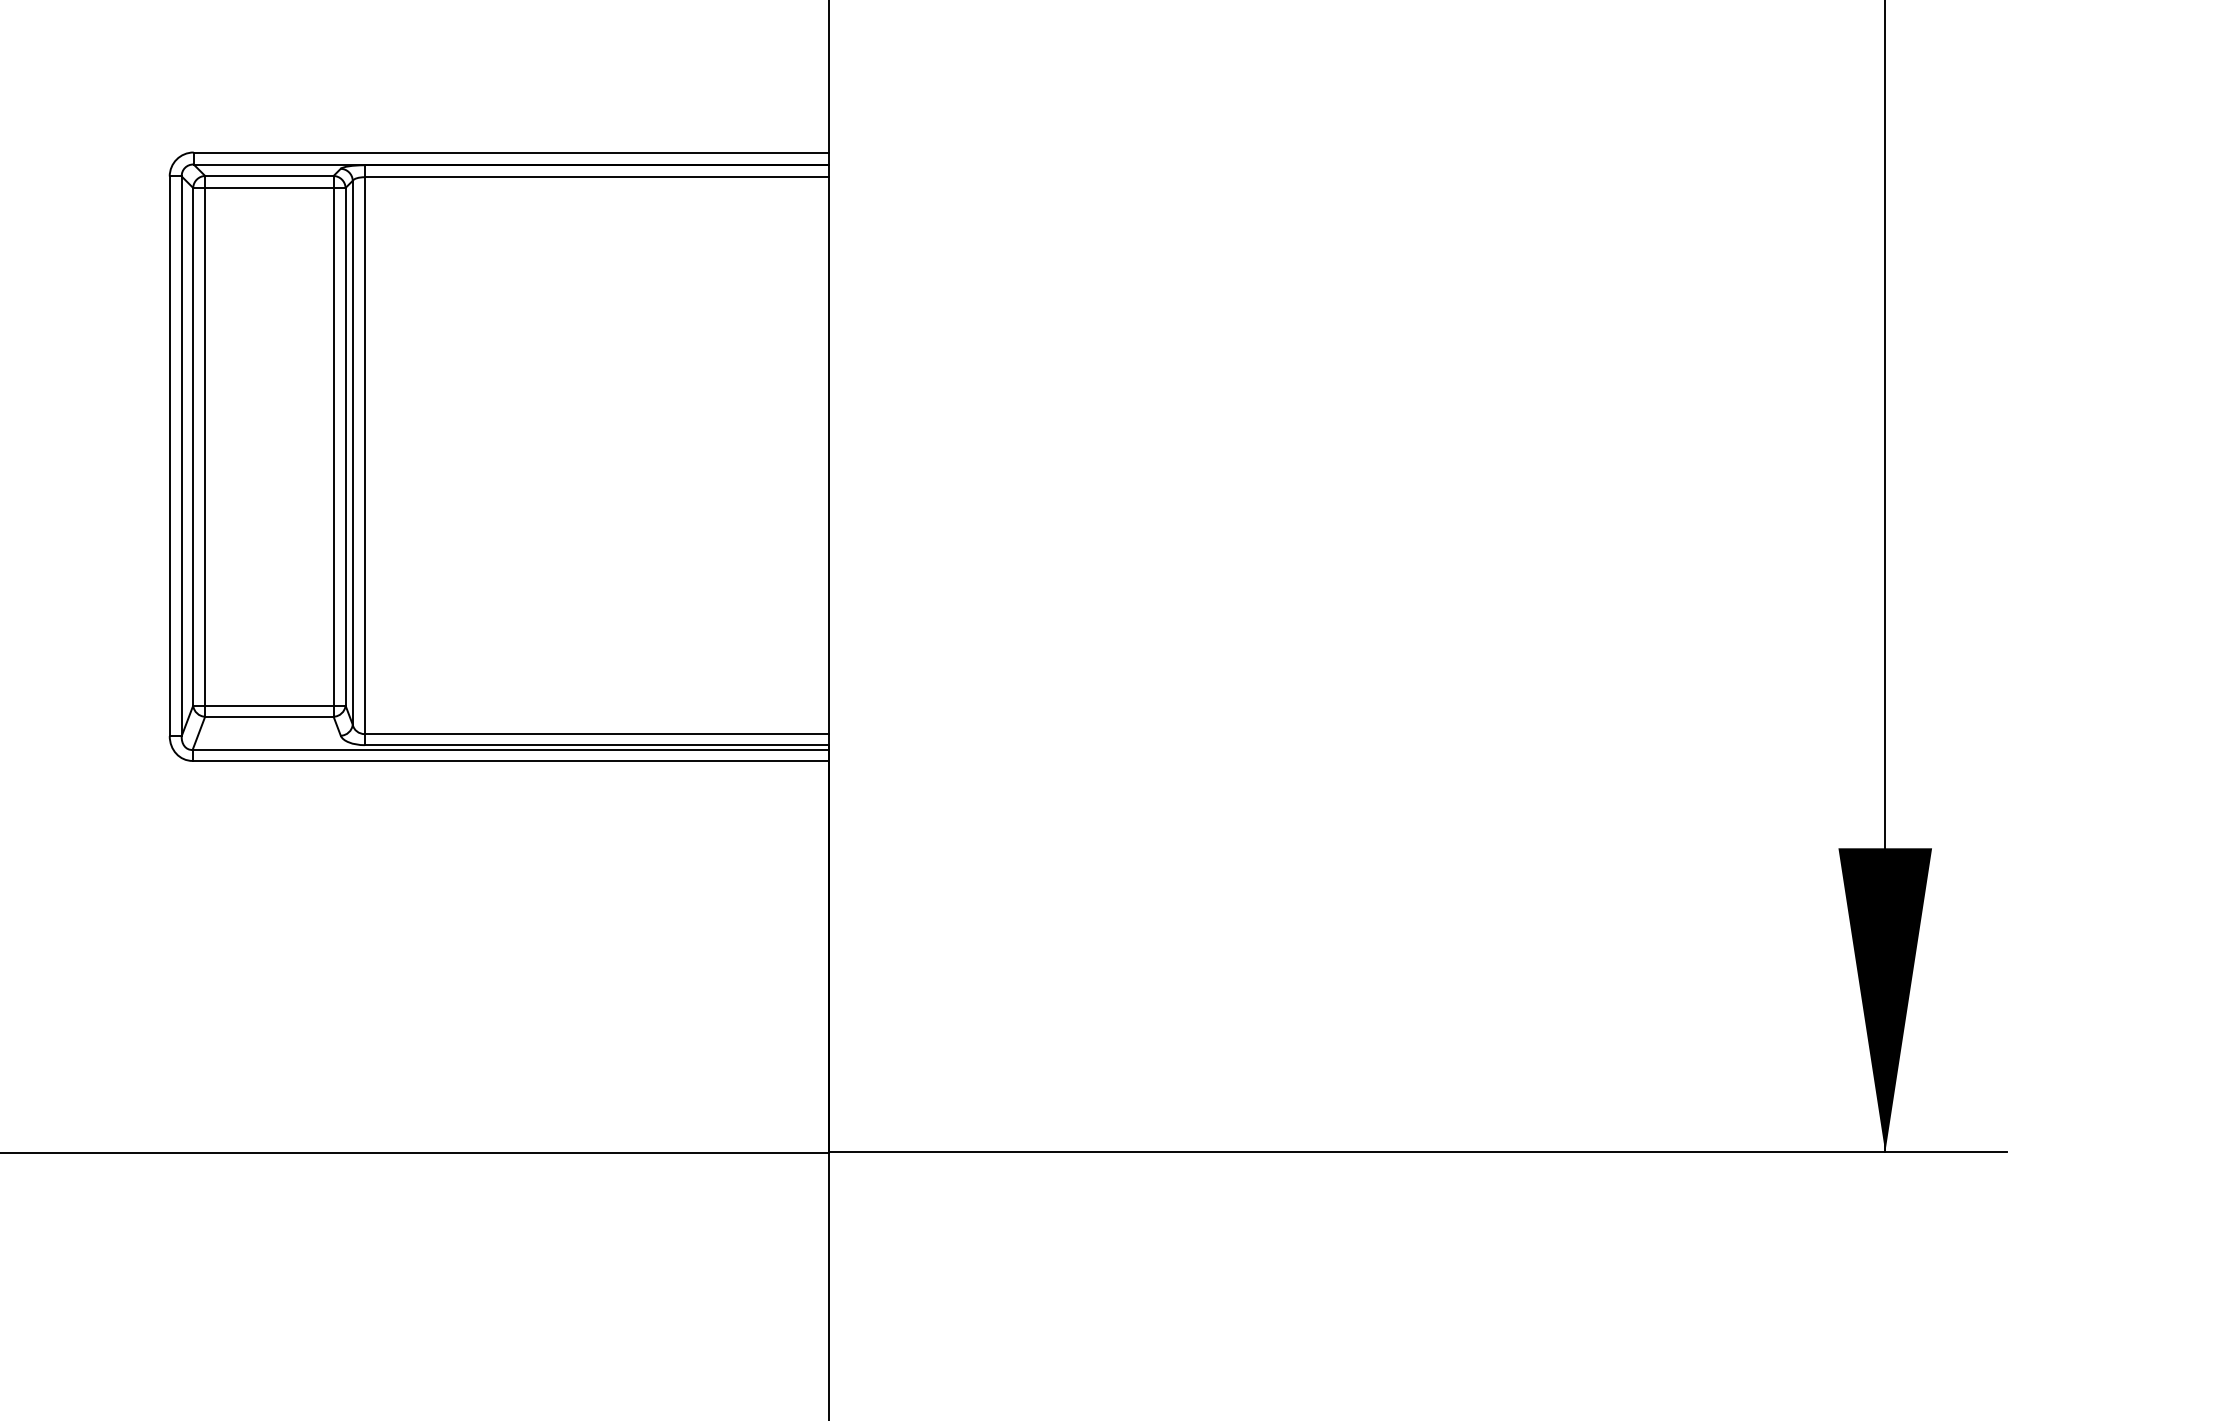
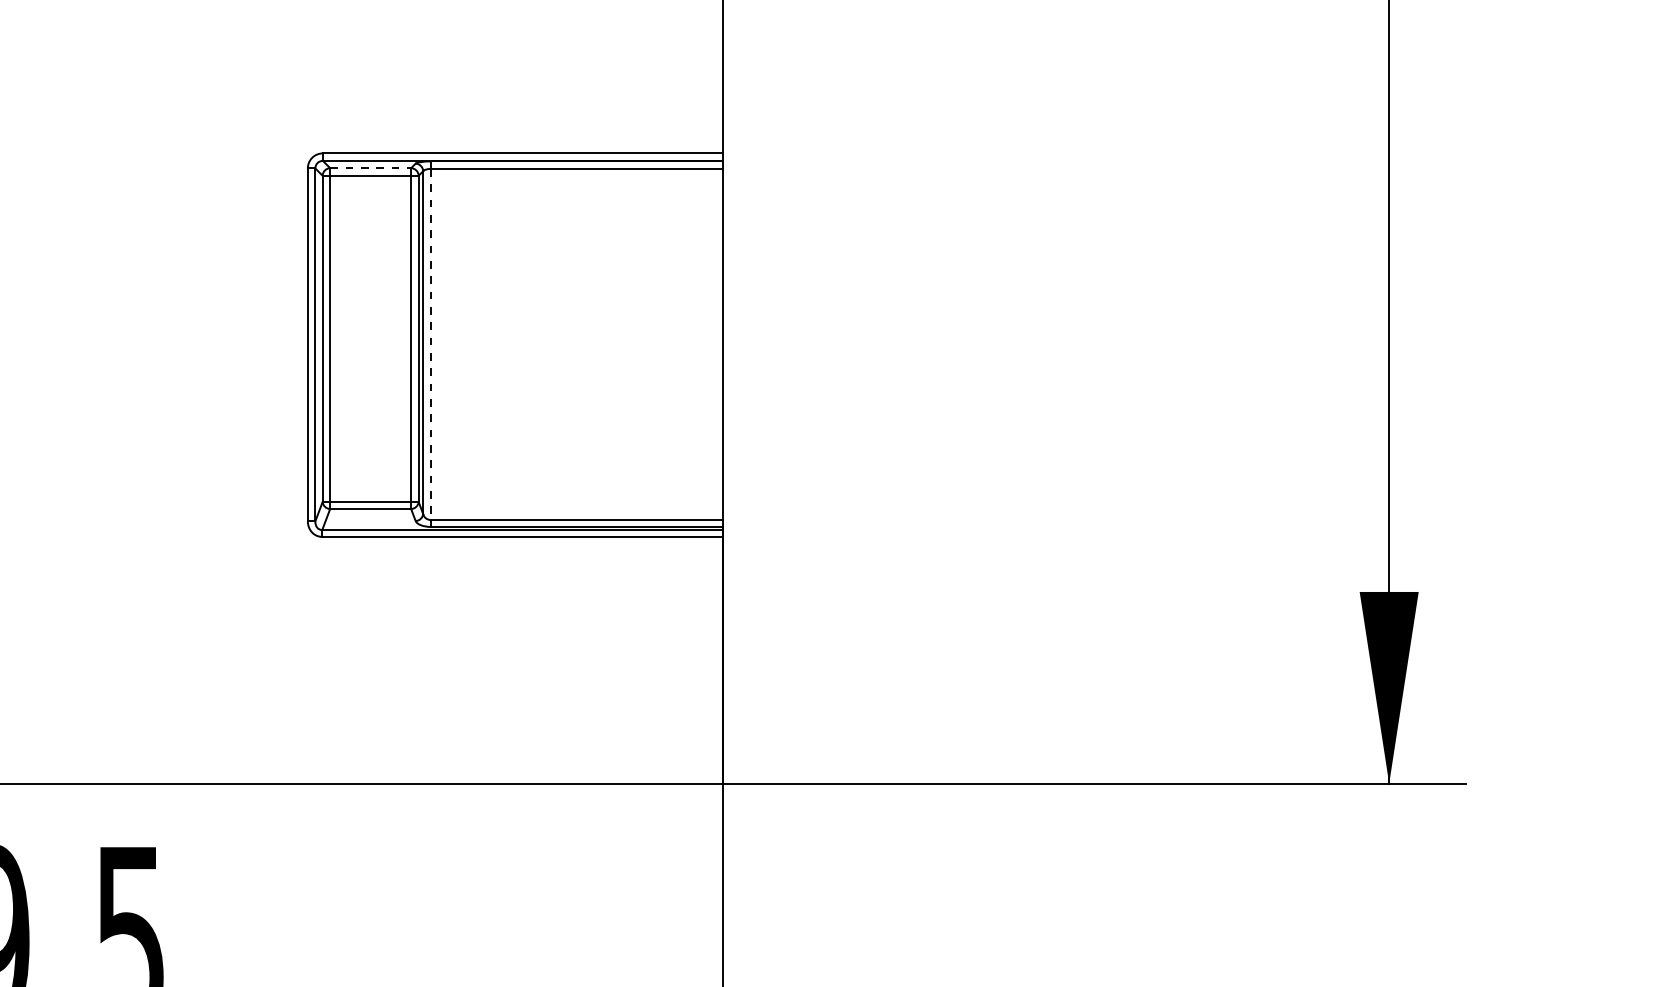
line: (270, 176) -> (371, 168), solid -> dashed
line: (364, 455) -> (430, 344), solid -> dashed

